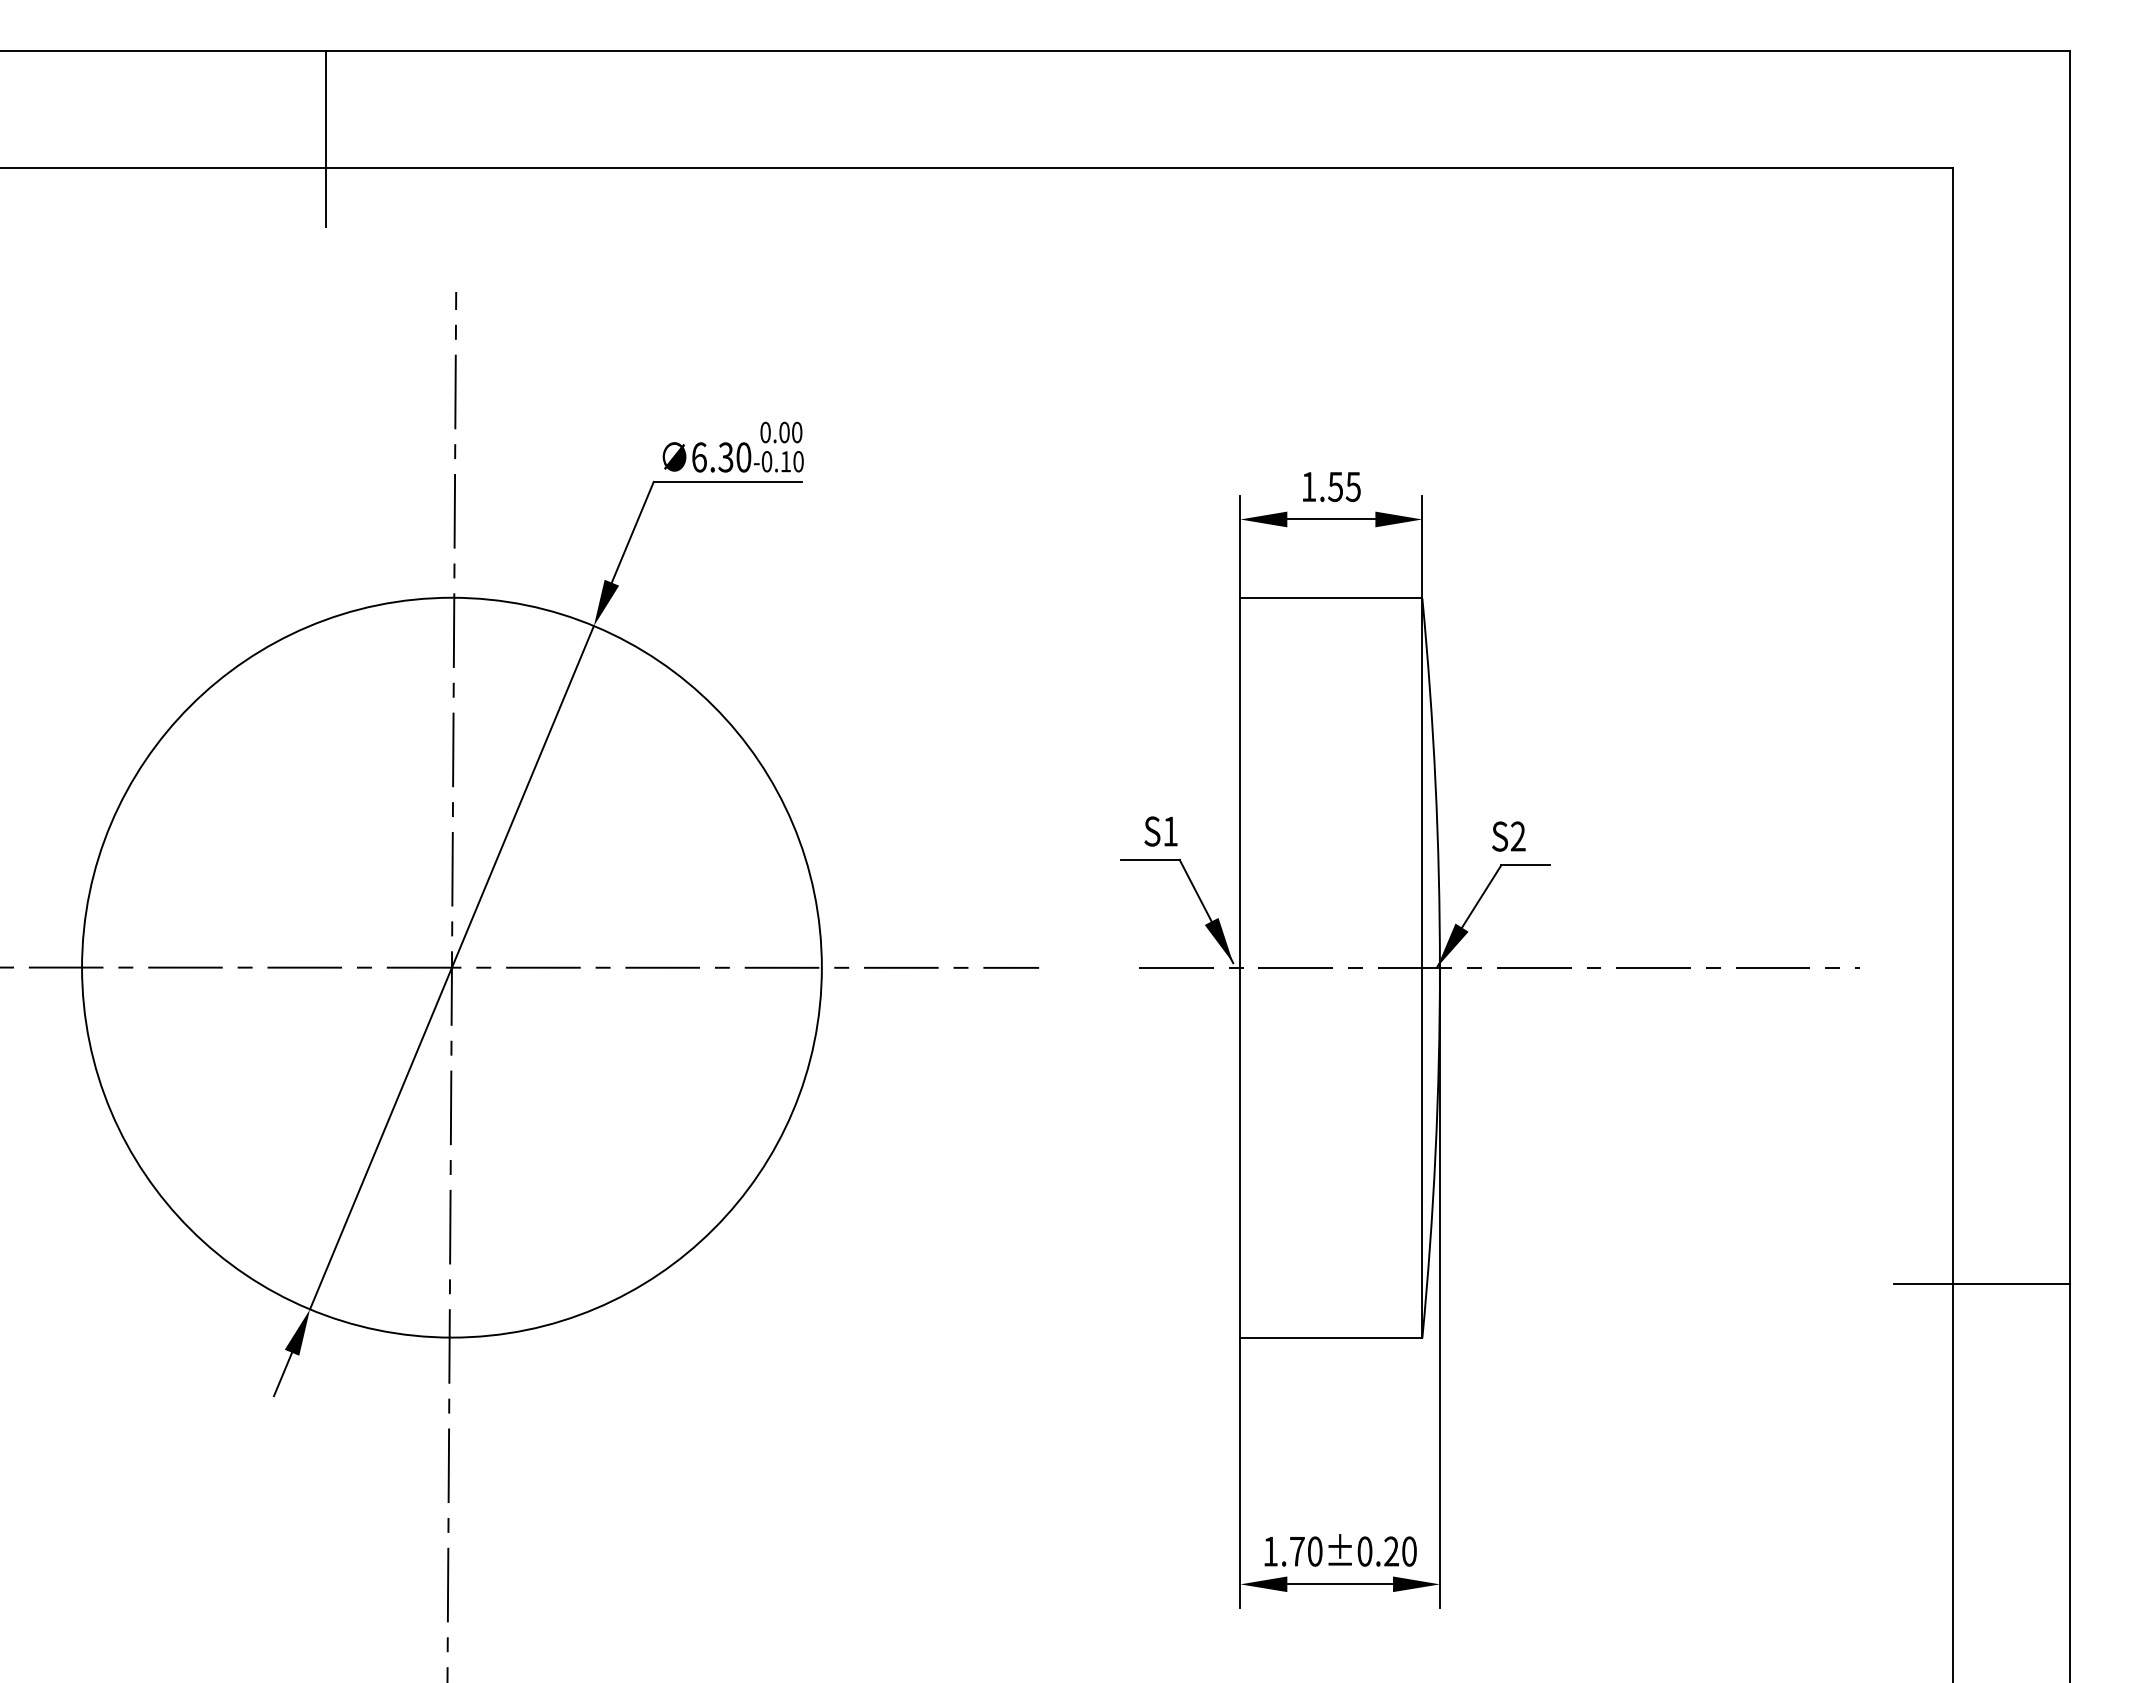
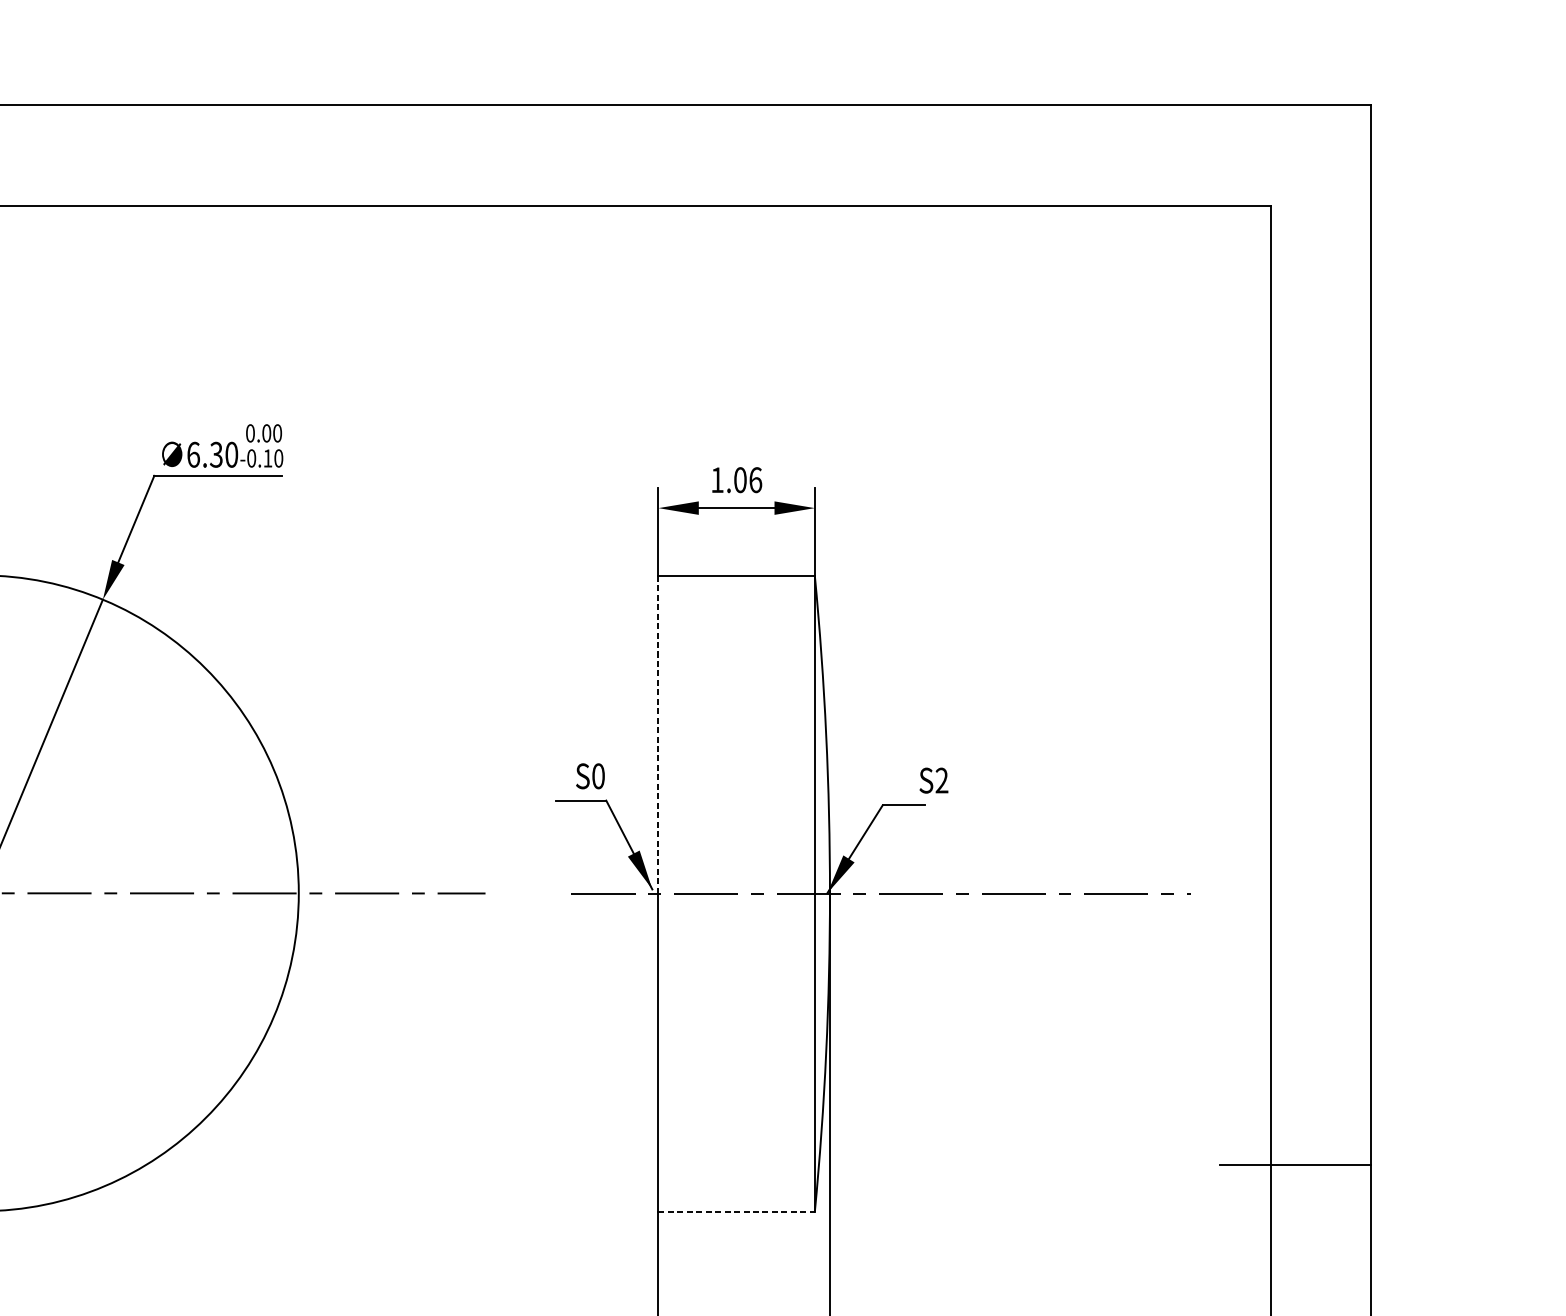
text: (1344, 486) -> (747, 479), 1.55 -> 1.06
line: (1240, 783) -> (658, 735), solid -> dashed
text: (1170, 831) -> (598, 776), S1 -> S0
text: (1508, 836) -> (933, 780), moved
line: (1331, 1338) -> (736, 1211), solid -> dashed

